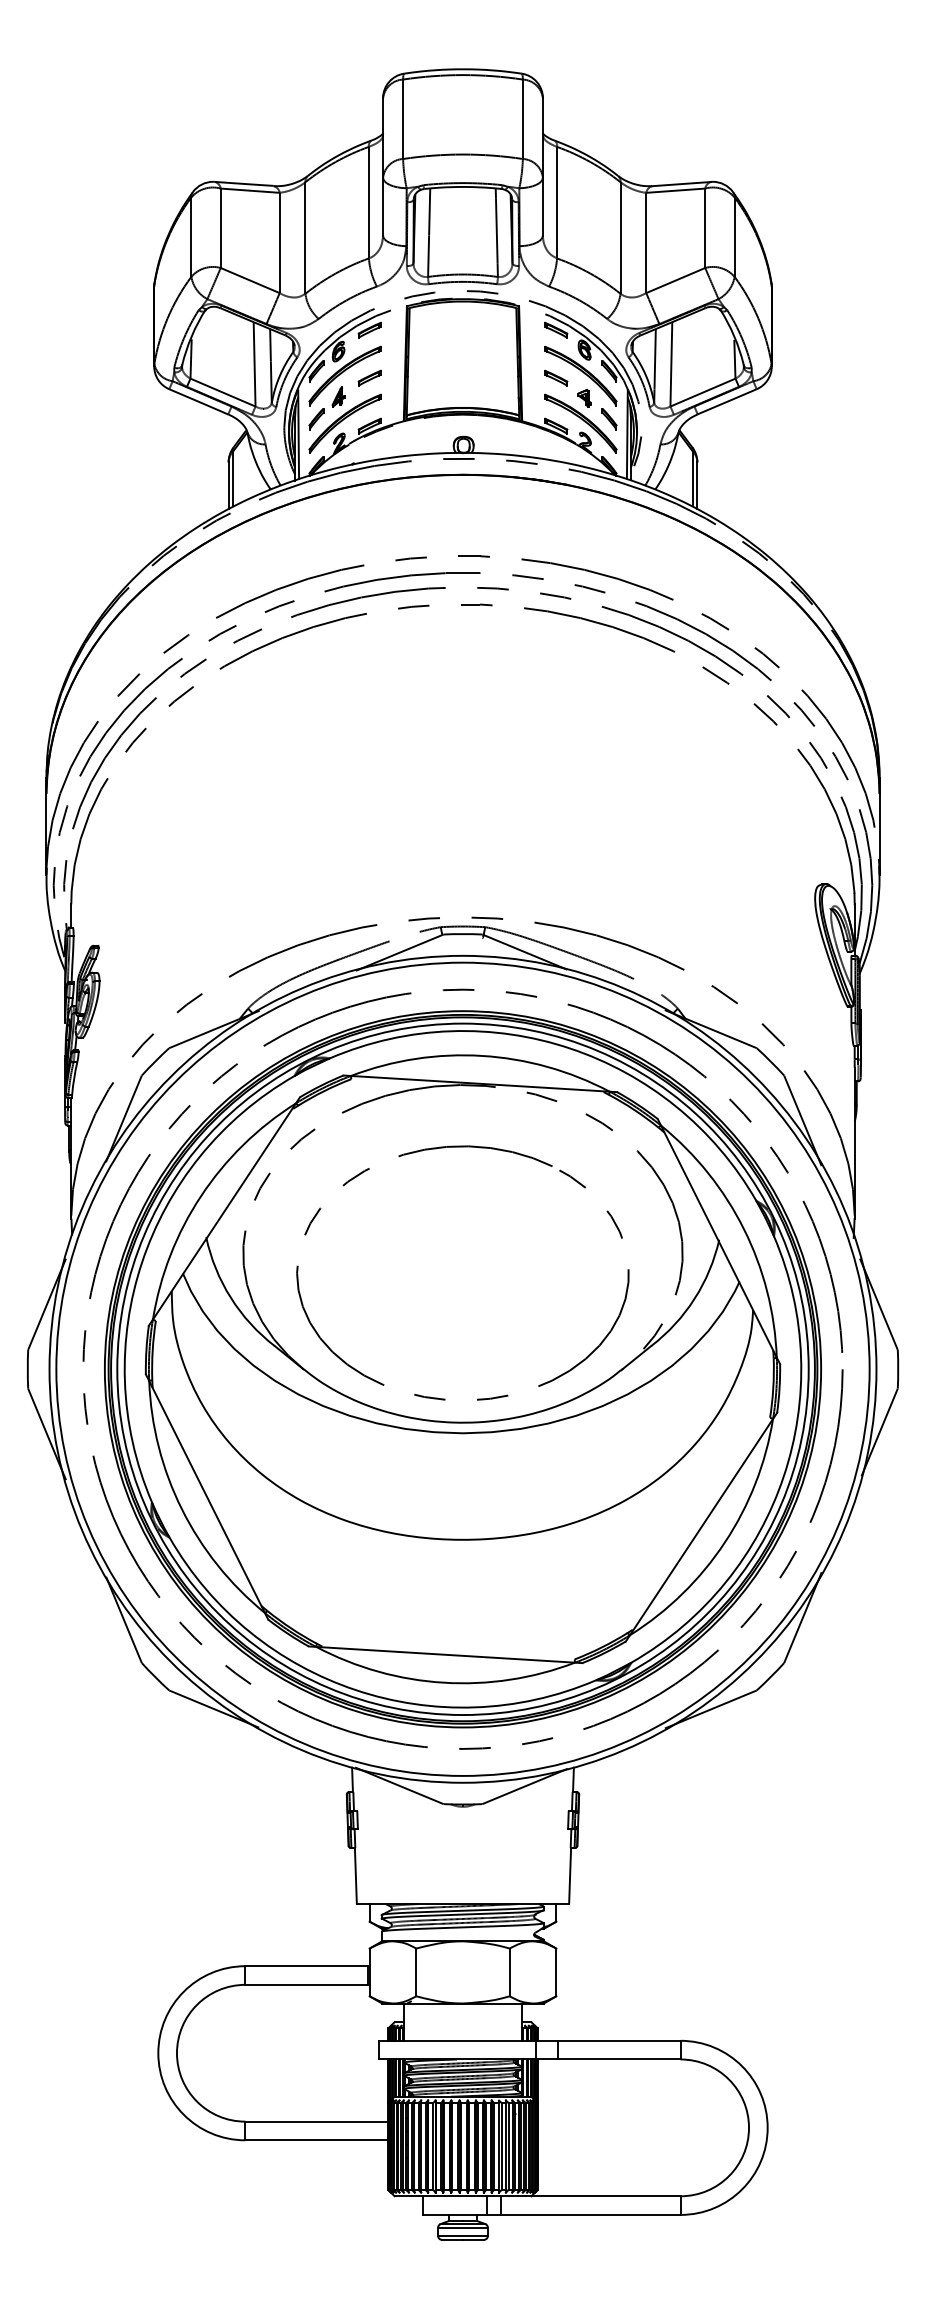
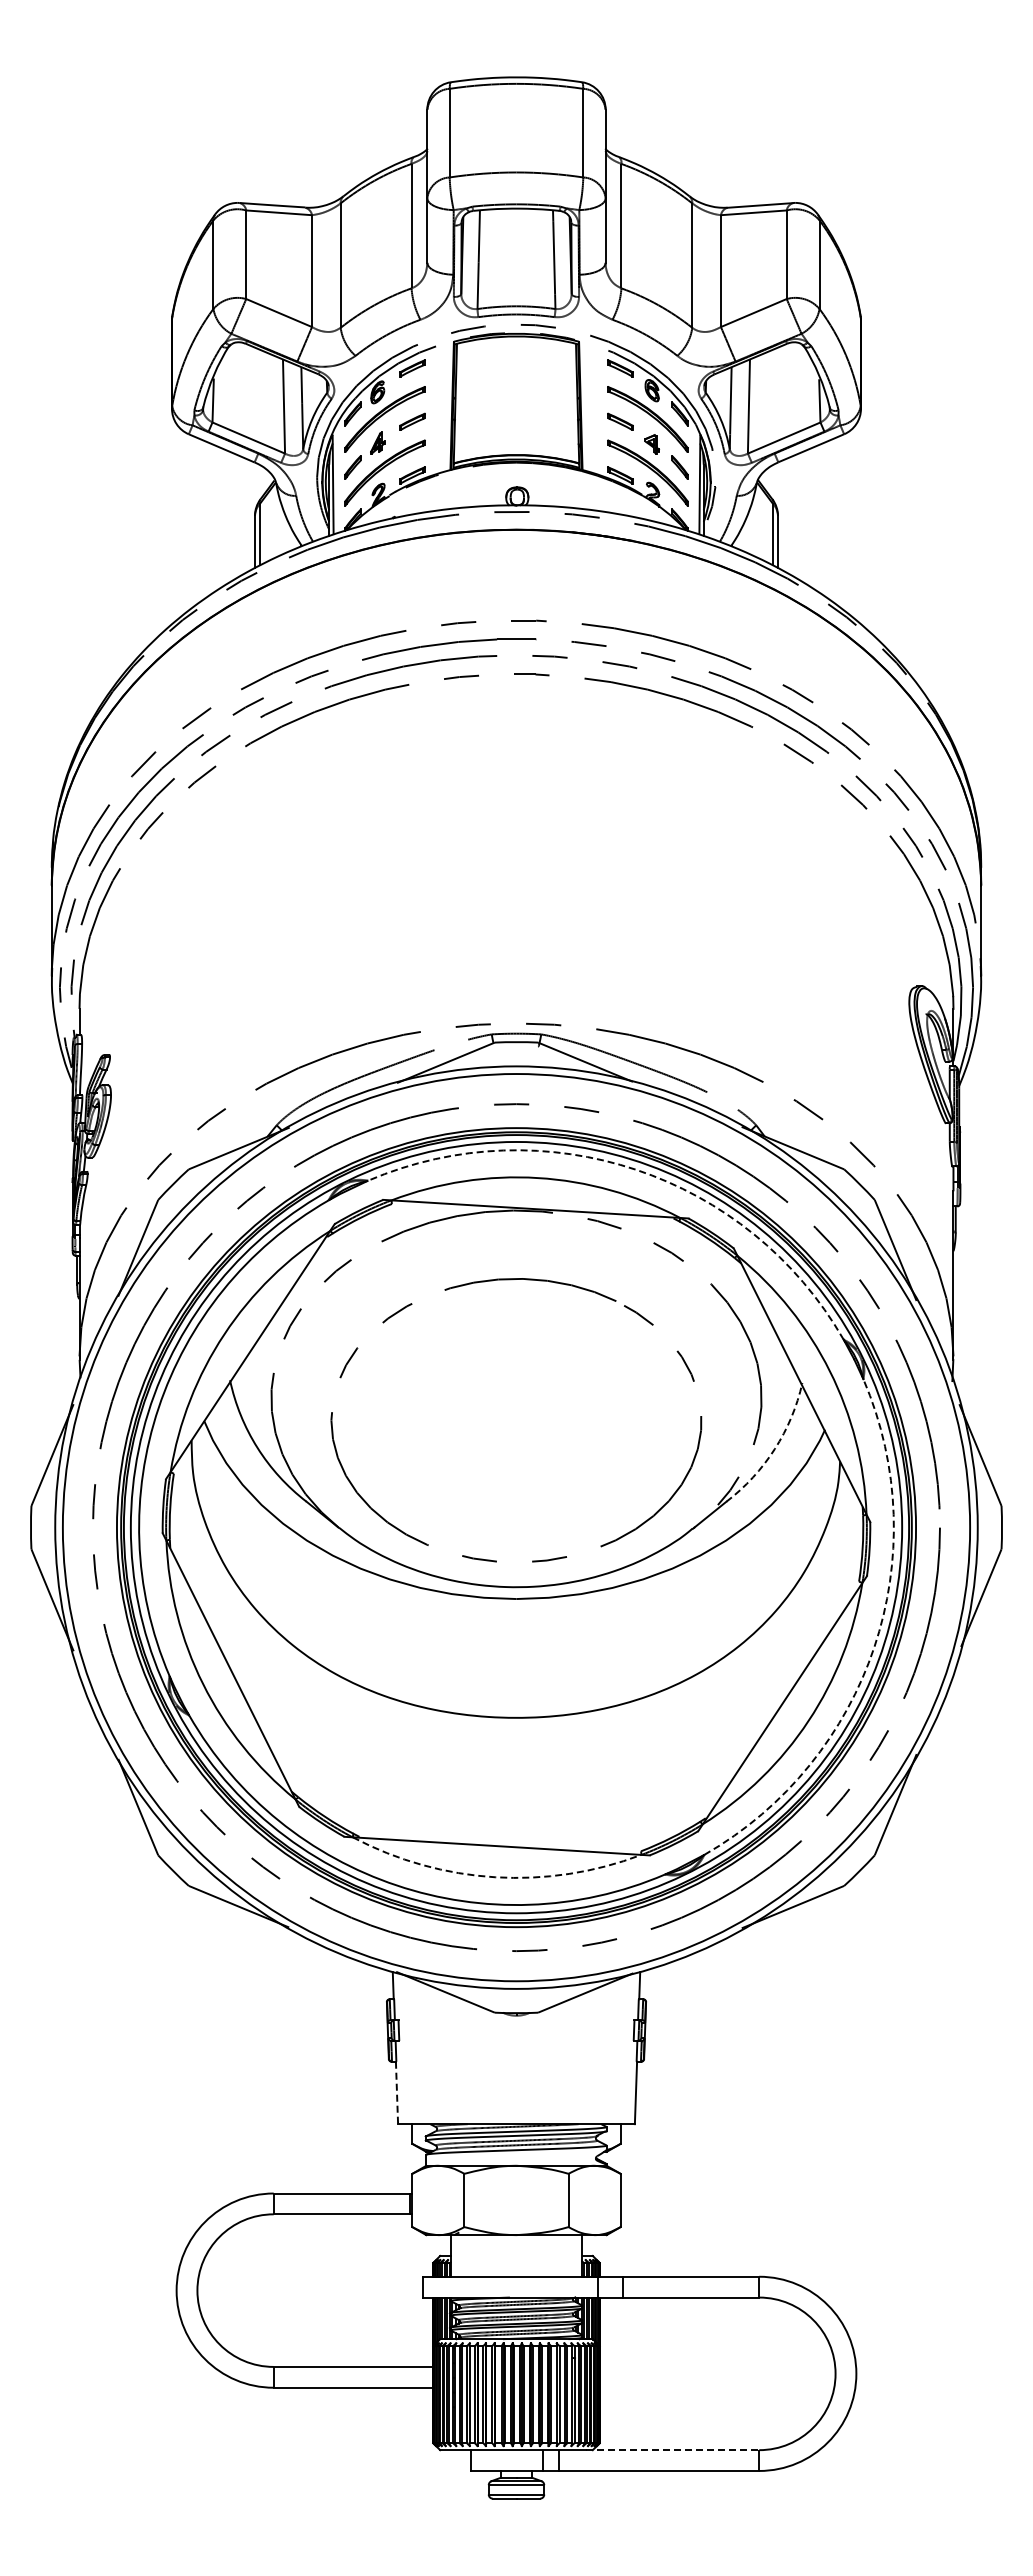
arc: (570, 1048) -> (636, 1169), solid -> dashed
arc: (694, 1299) -> (774, 1449), solid -> dashed
arc: (783, 1476) -> (874, 1647), solid -> dashed
arc: (444, 1682) -> (495, 1877), solid -> dashed
line: (356, 1876) -> (397, 2093), solid -> dashed
line: (602, 2196) -> (672, 2450), solid -> dashed

